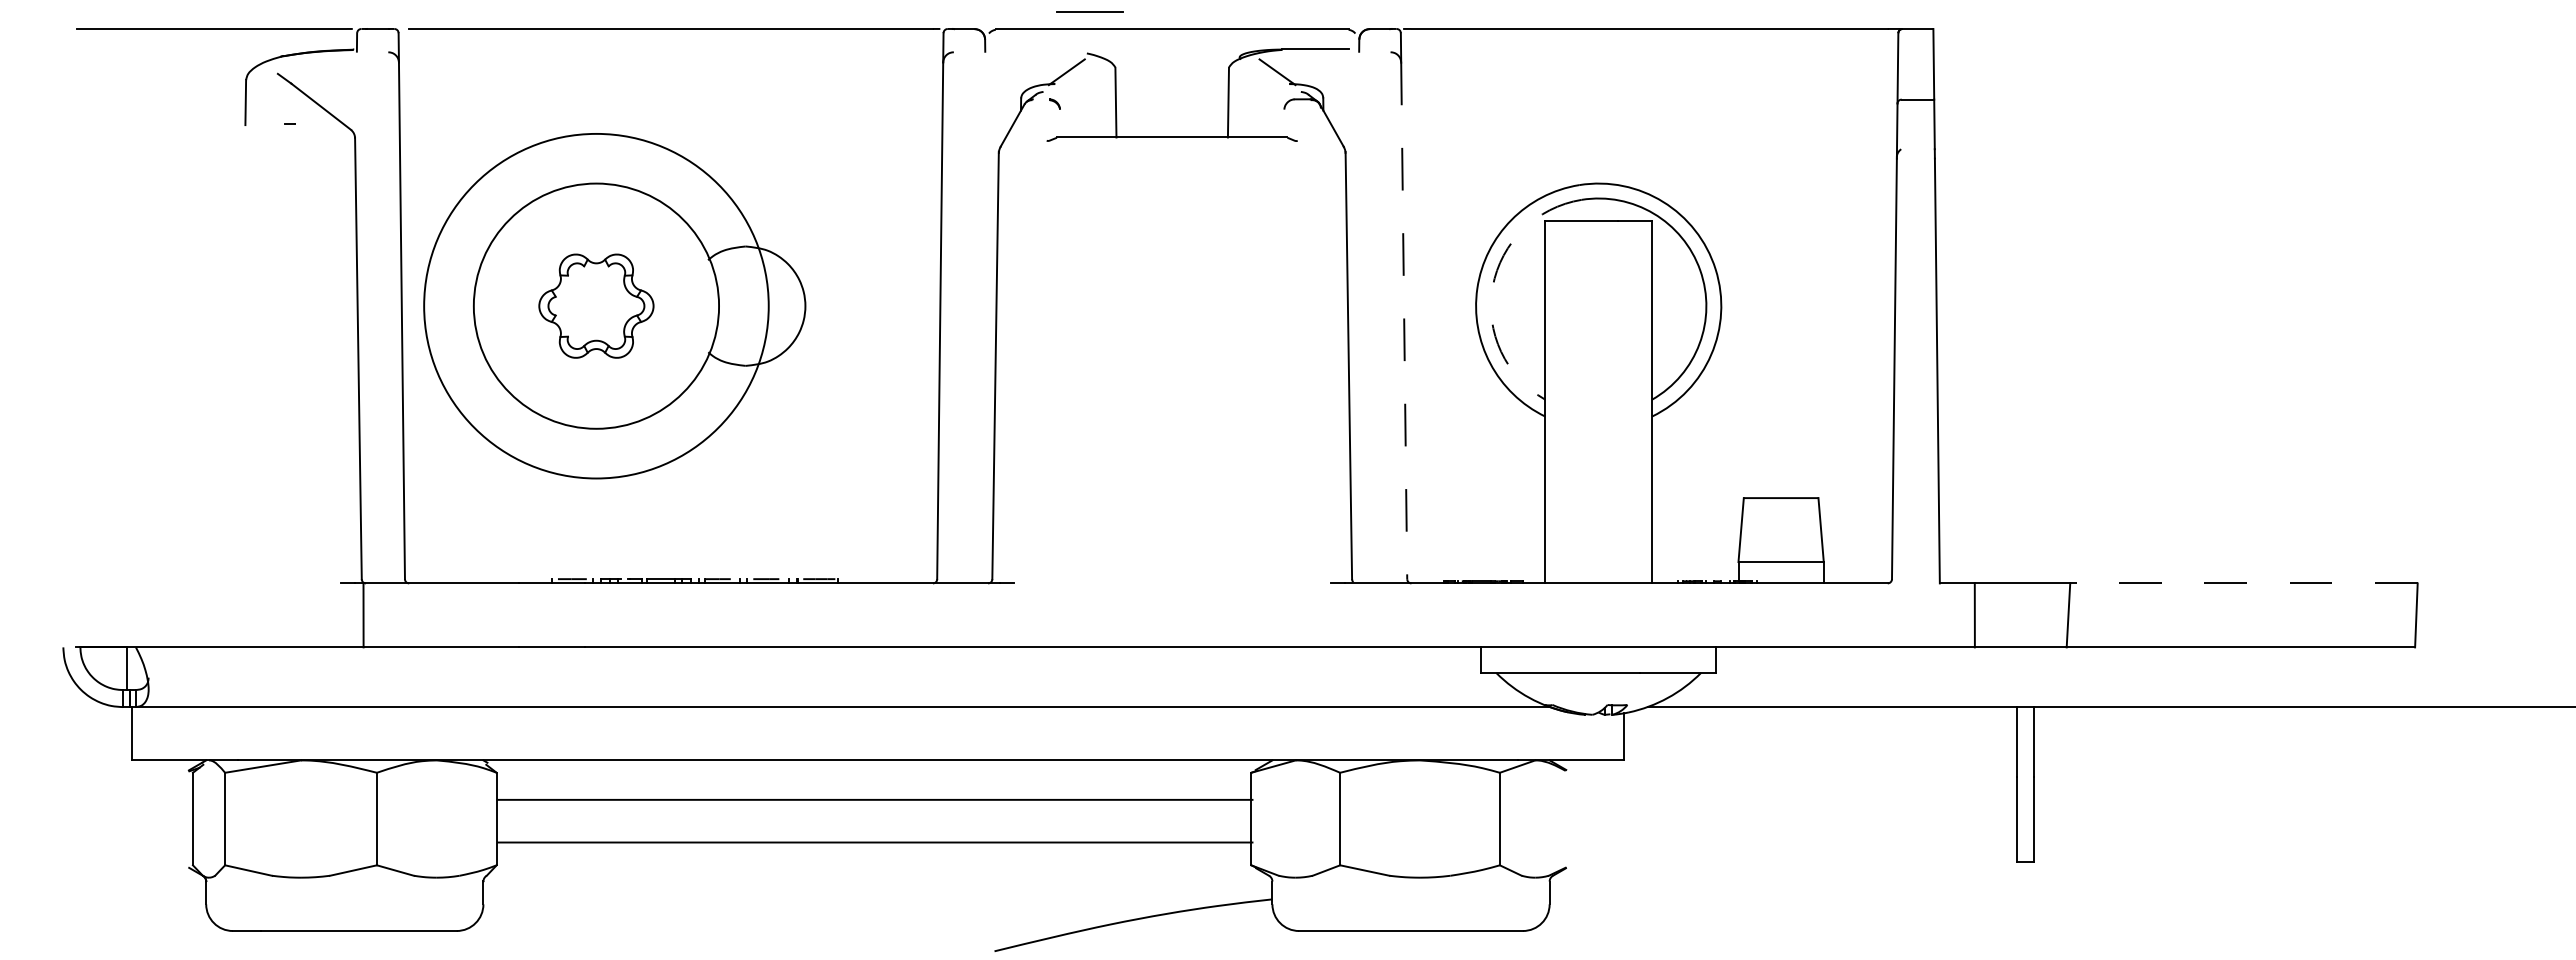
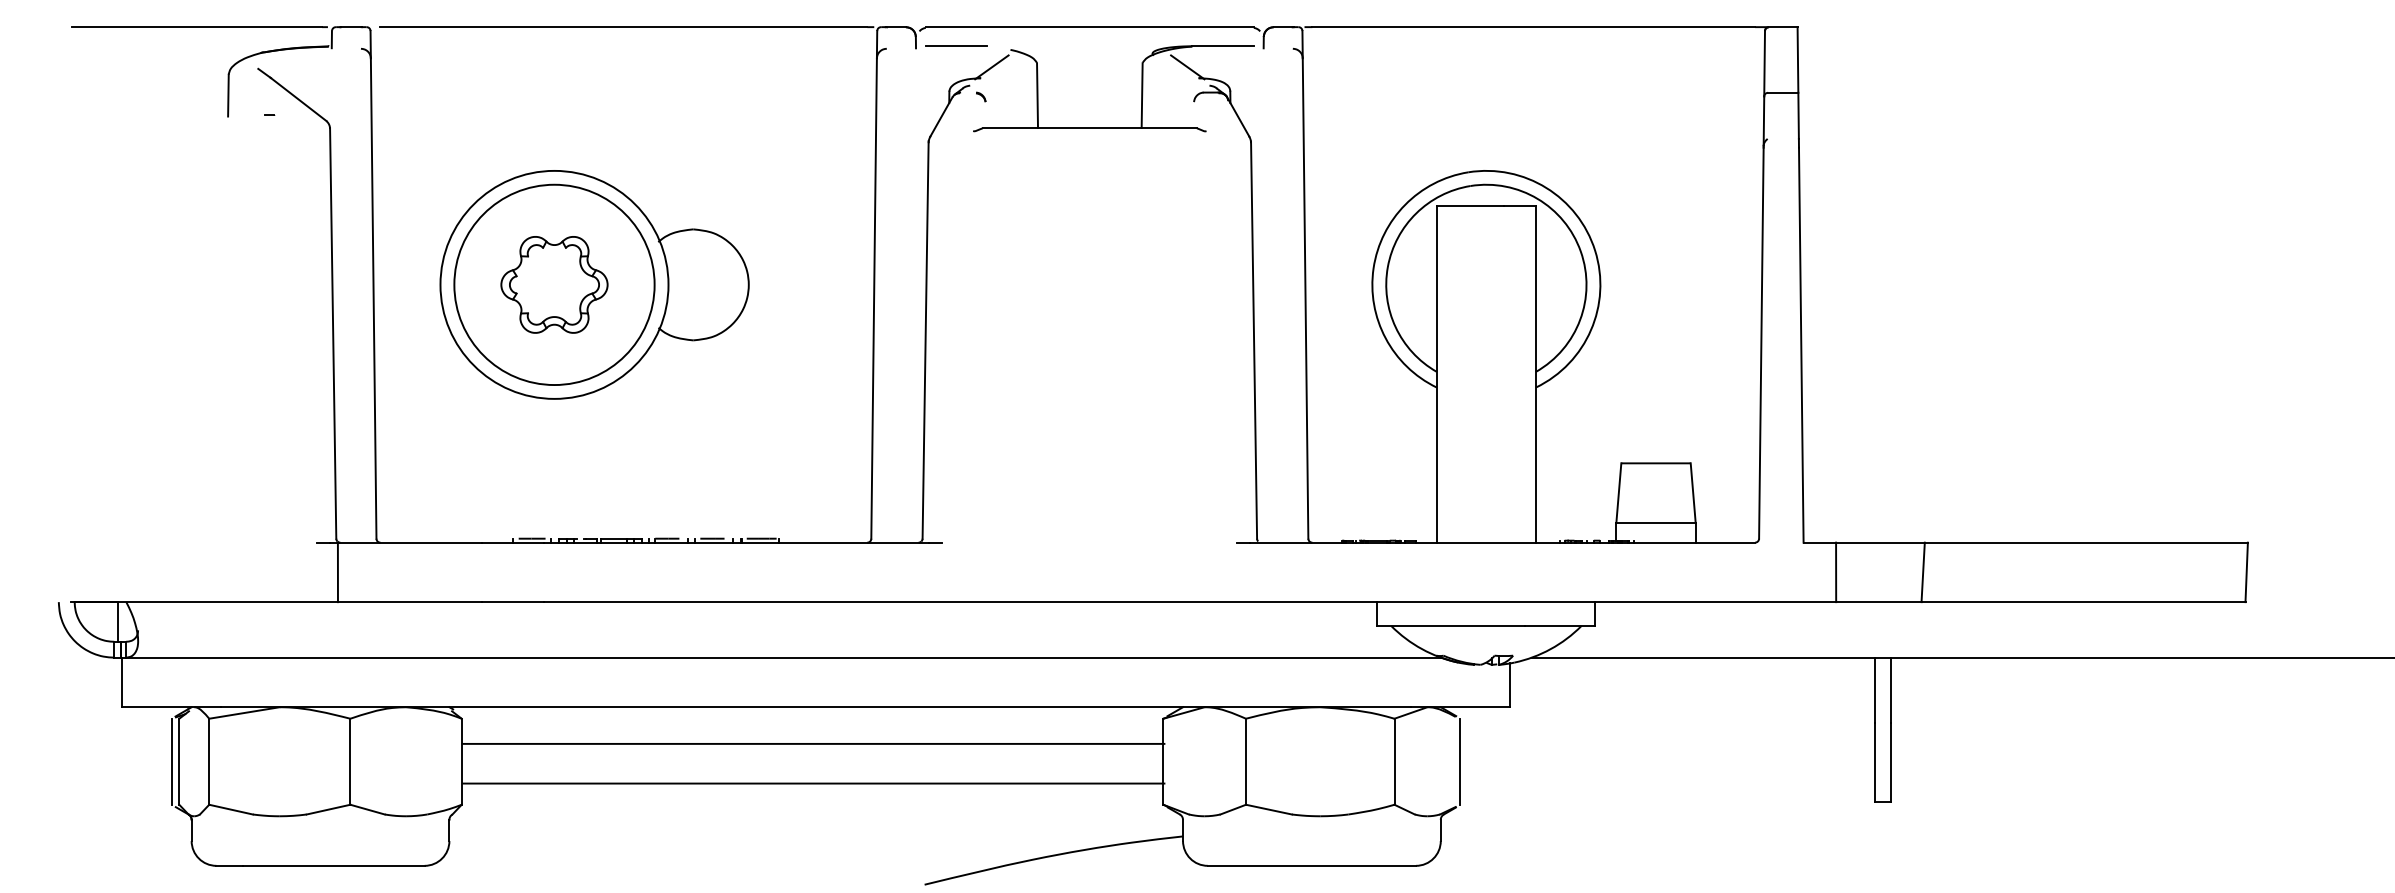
line: (1089, 11) -> (956, 45), moved
arc: (1492, 286) -> (1387, 266), dashed -> solid
circle: (596, 305) -> (554, 284), size x0.62
line: (1404, 321) -> (1305, 299), dashed -> solid
line: (2243, 583) -> (2085, 542), dashed -> solid
line: (185, 818) -> (172, 761), added
line: (1570, 818) -> (1460, 761), added

